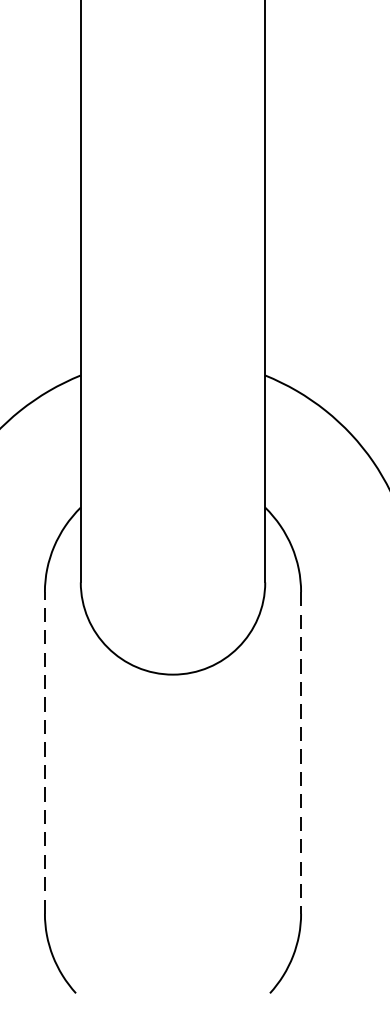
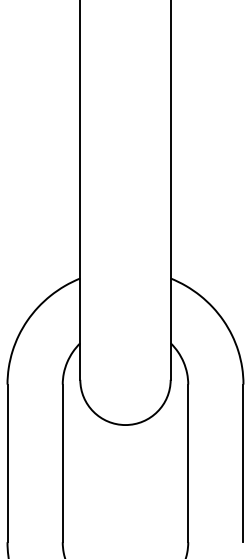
line: (44, 753) -> (62, 463), dashed -> solid
line: (301, 753) -> (188, 463), dashed -> solid

